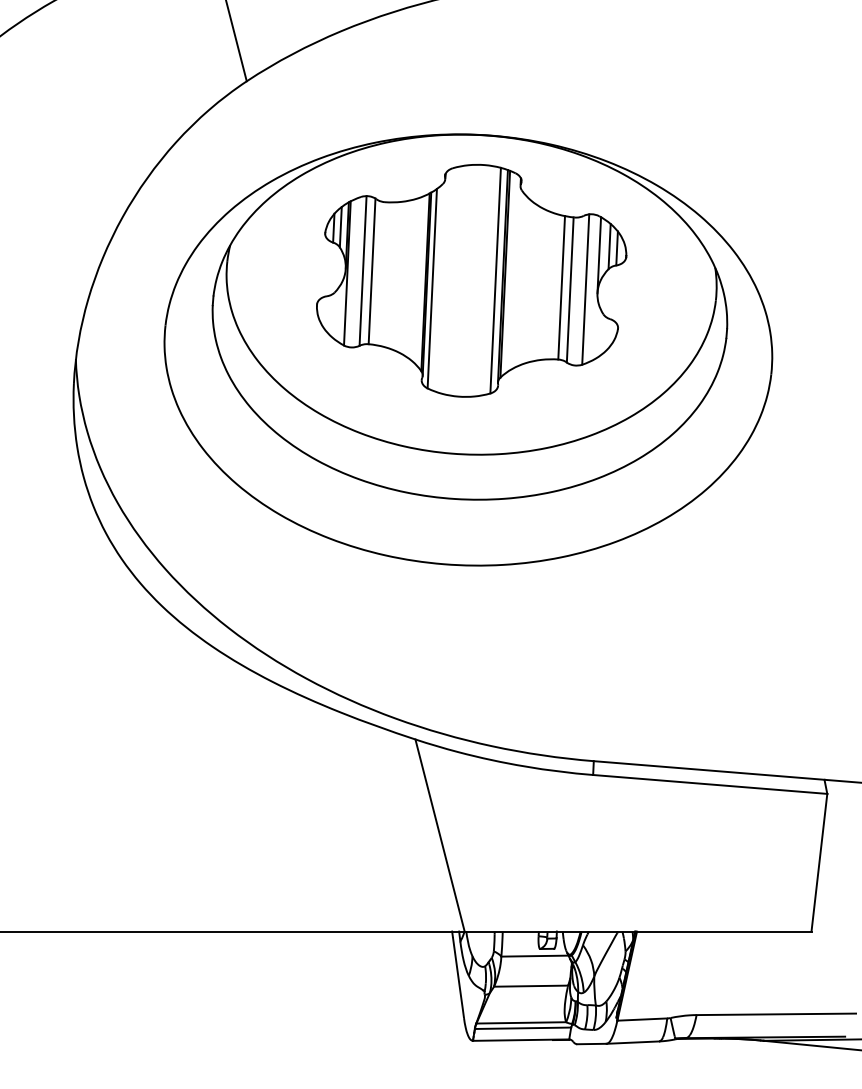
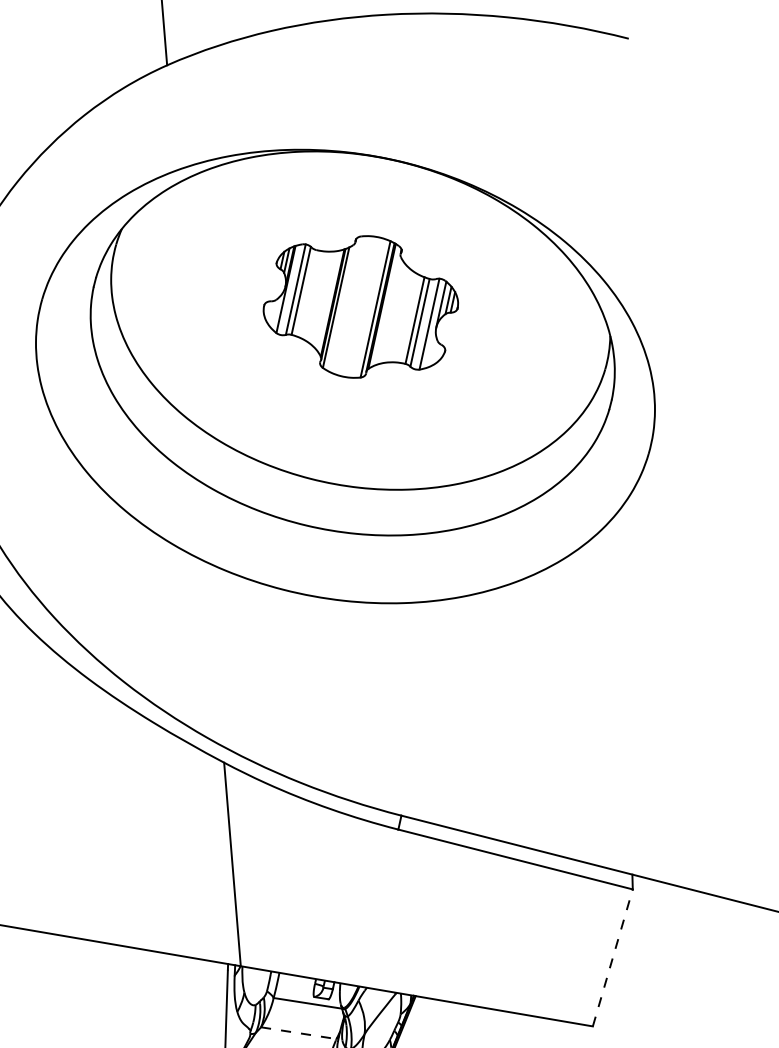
part: (471, 280) -> (360, 306), size x0.6
line: (819, 862) -> (612, 957), solid -> dashed
line: (531, 986) -> (299, 1033), solid -> dashed

